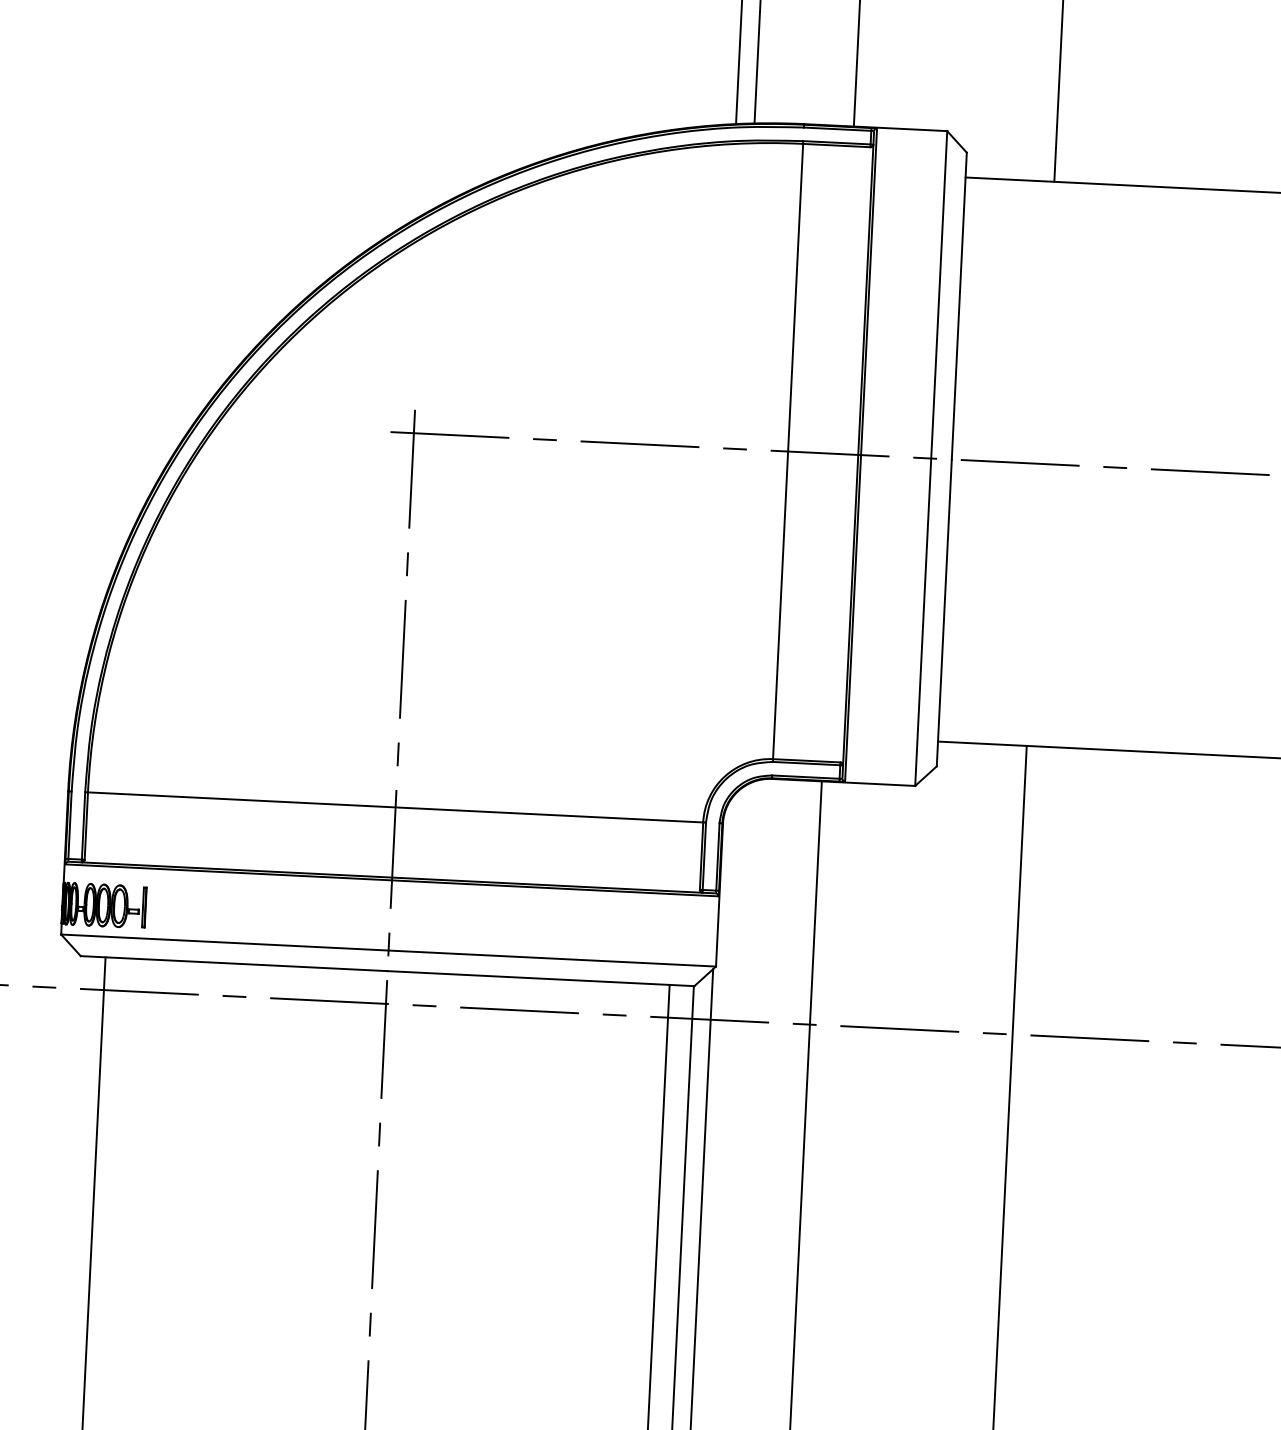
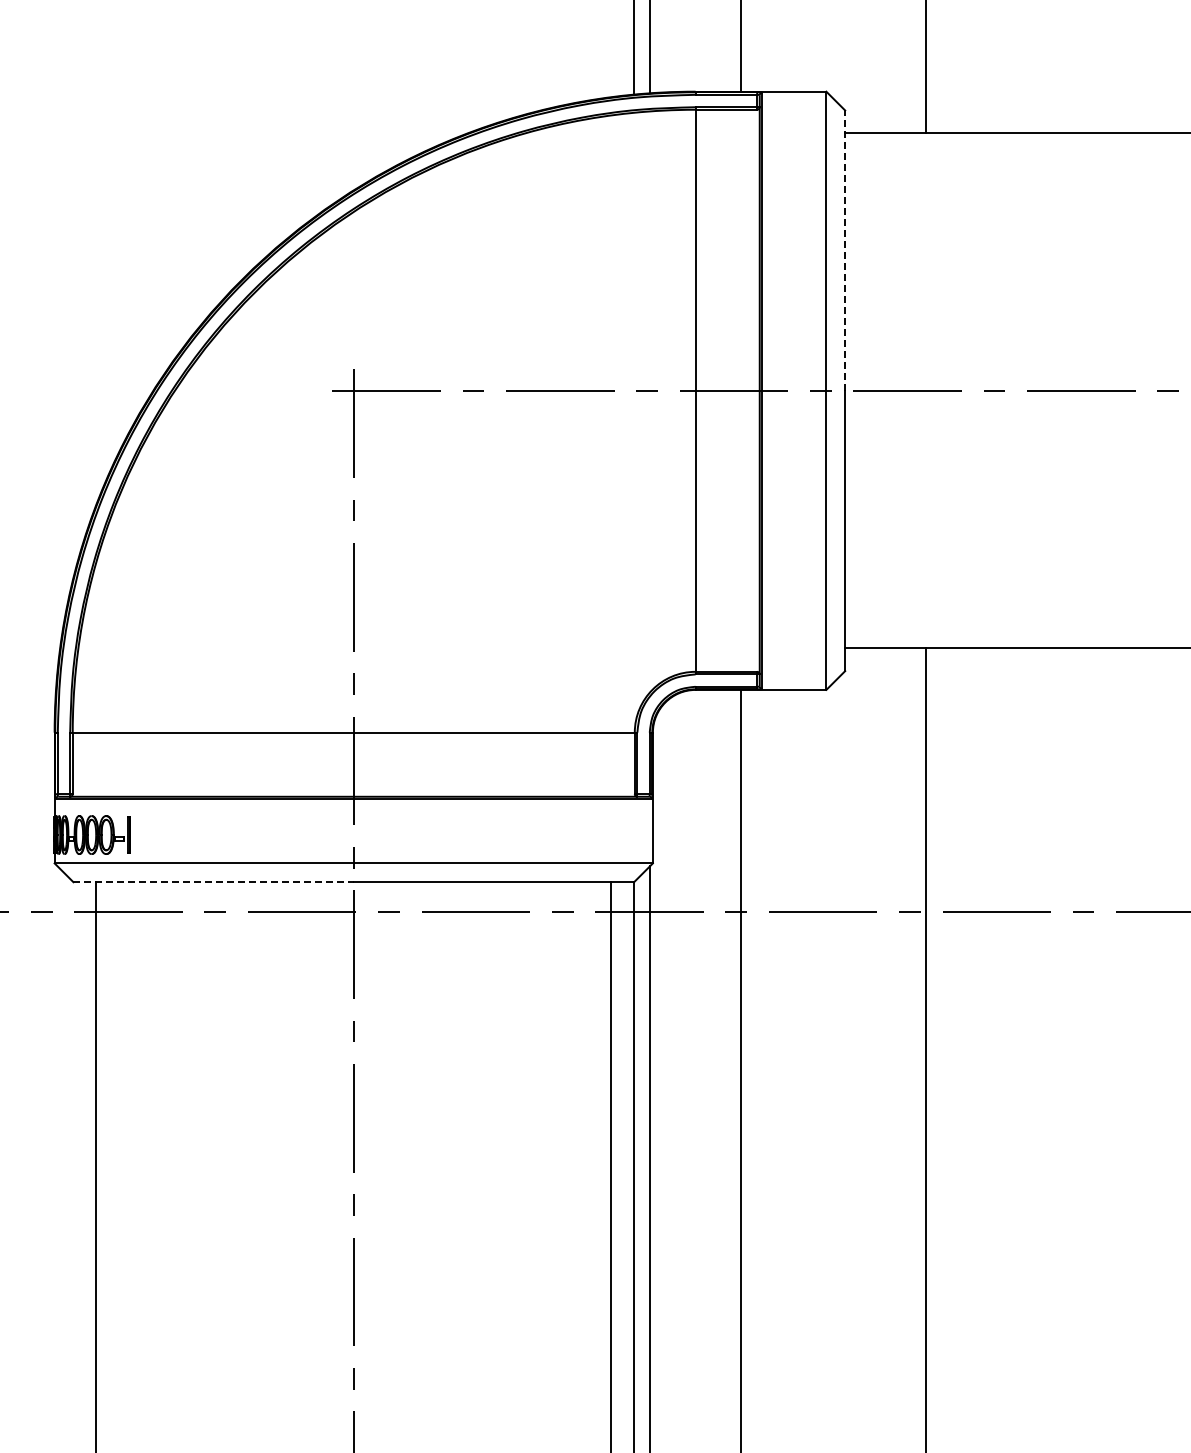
line: (959, 305) -> (845, 250), solid -> dashed
line: (235, 963) -> (214, 882), solid -> dashed

